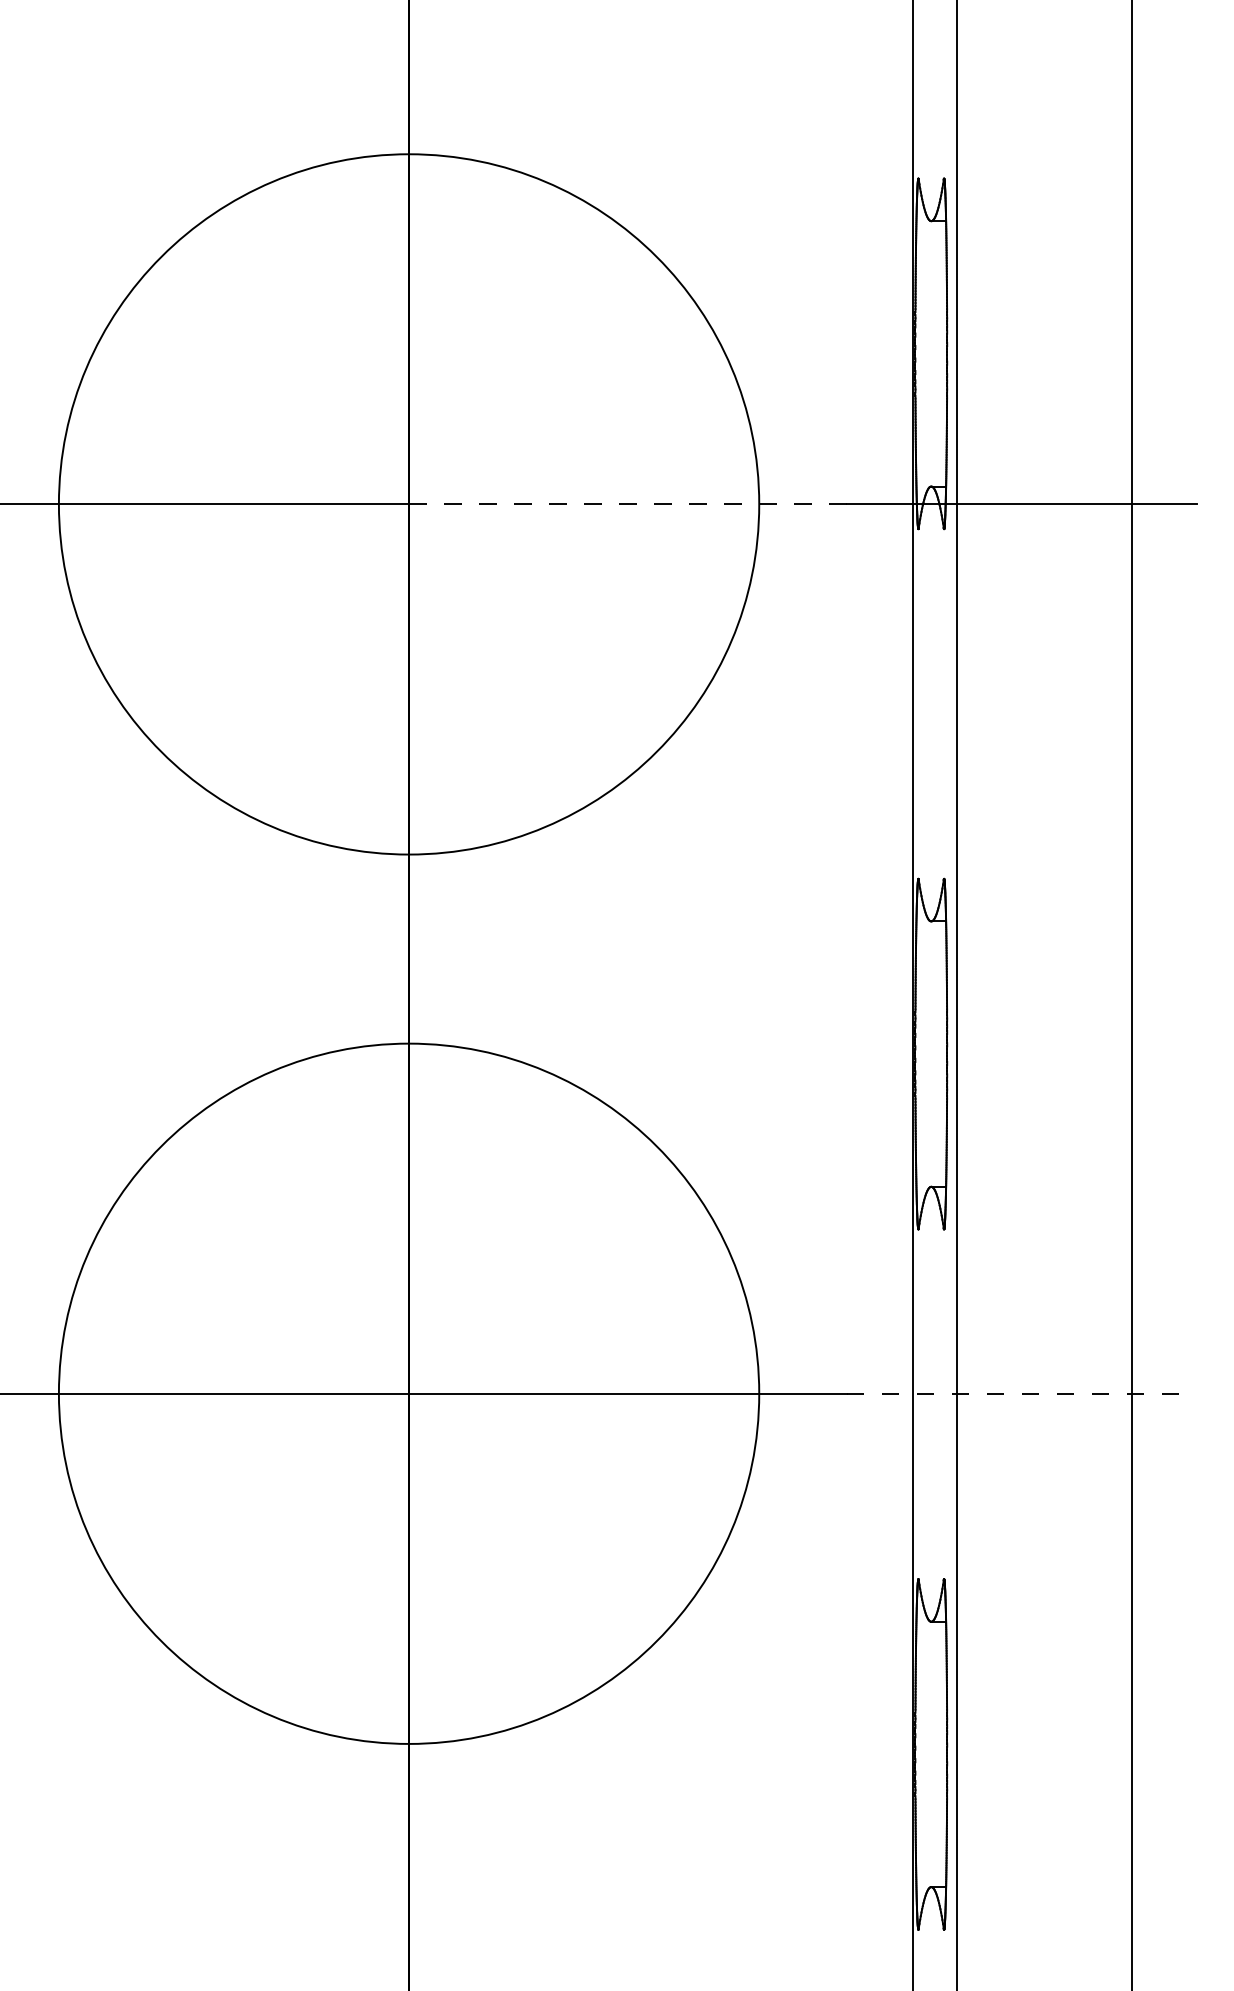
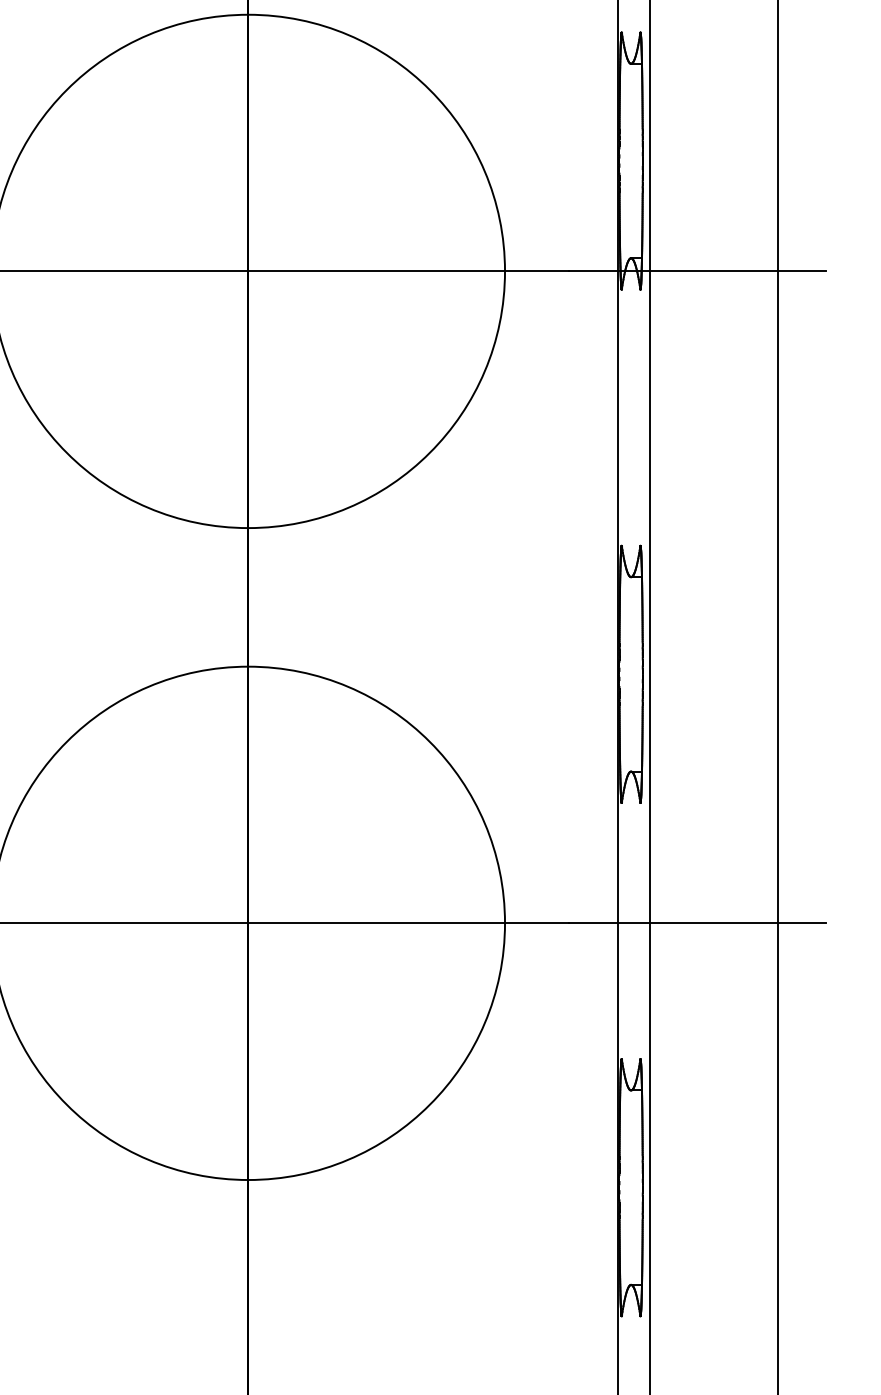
line: (627, 504) -> (408, 271), dashed -> solid
line: (1022, 1393) -> (697, 923), dashed -> solid

